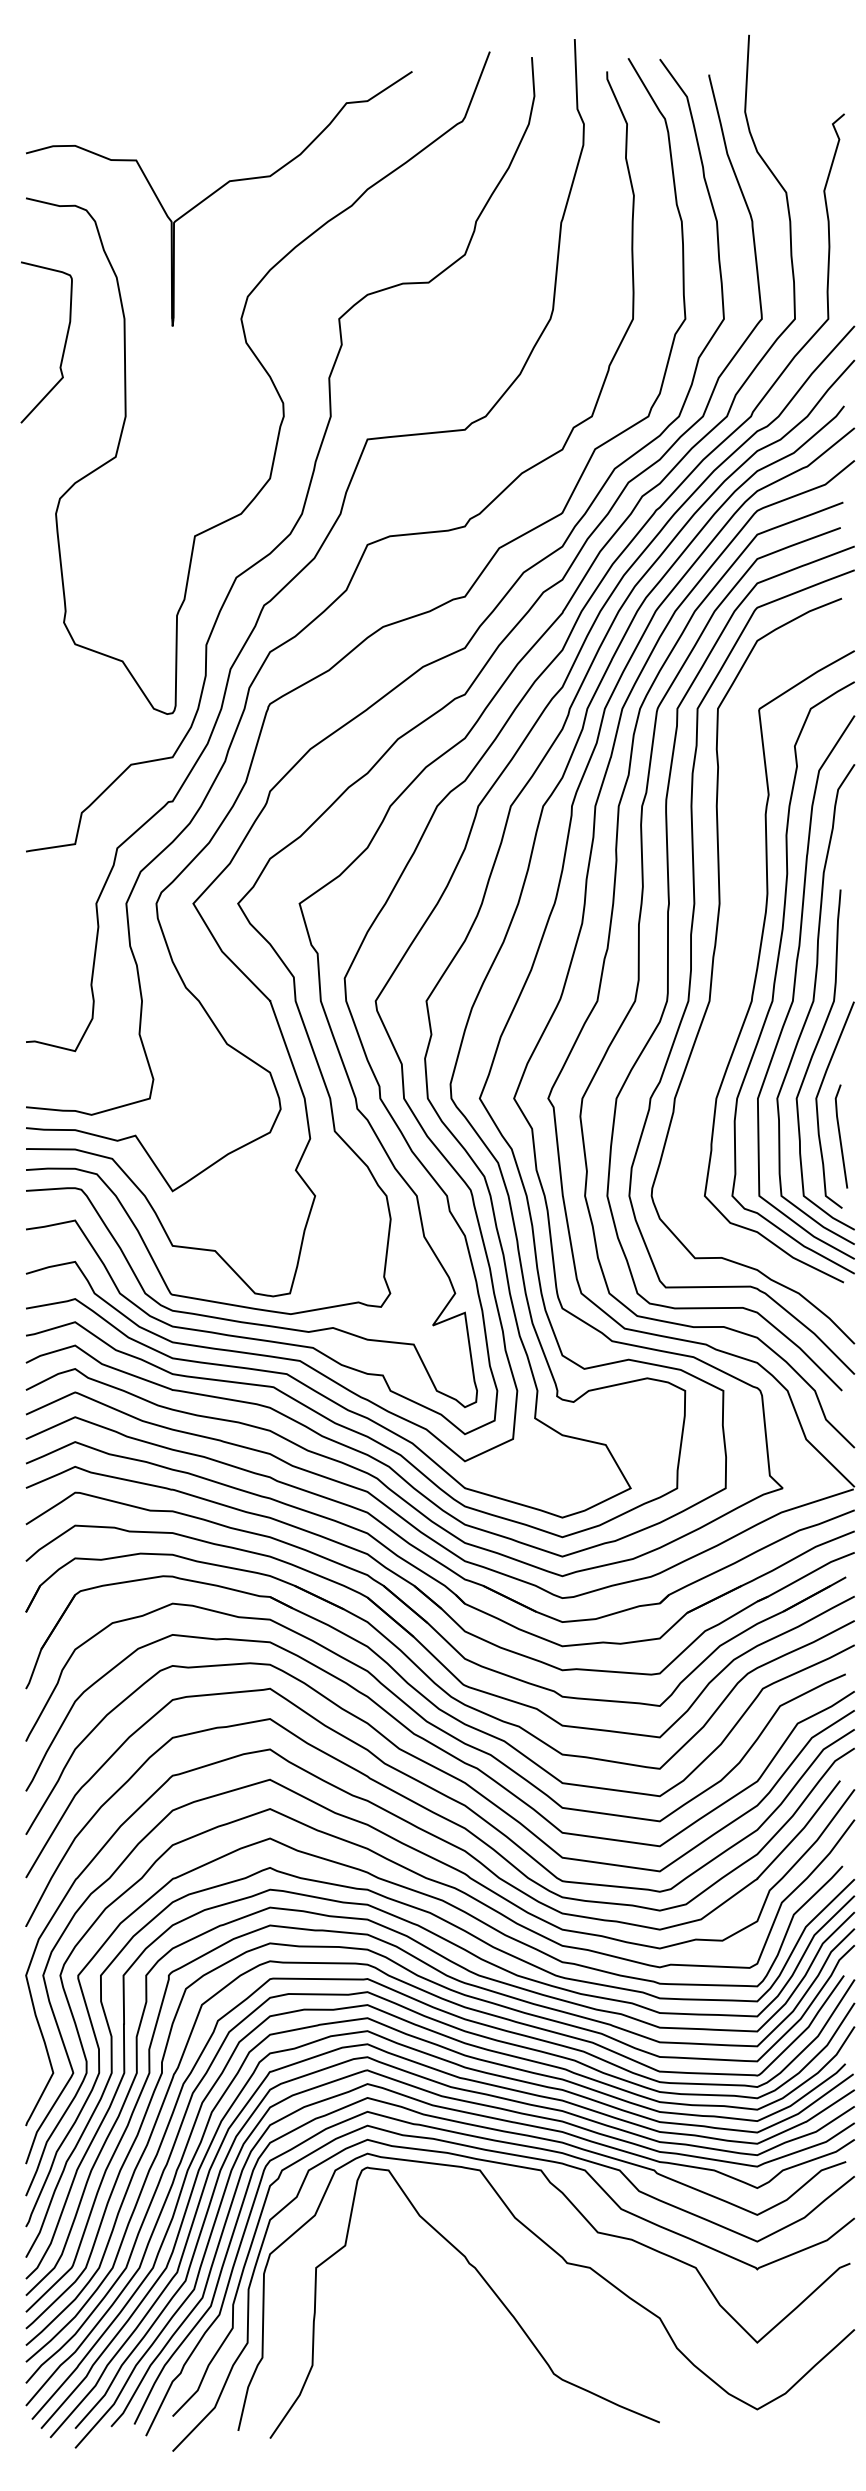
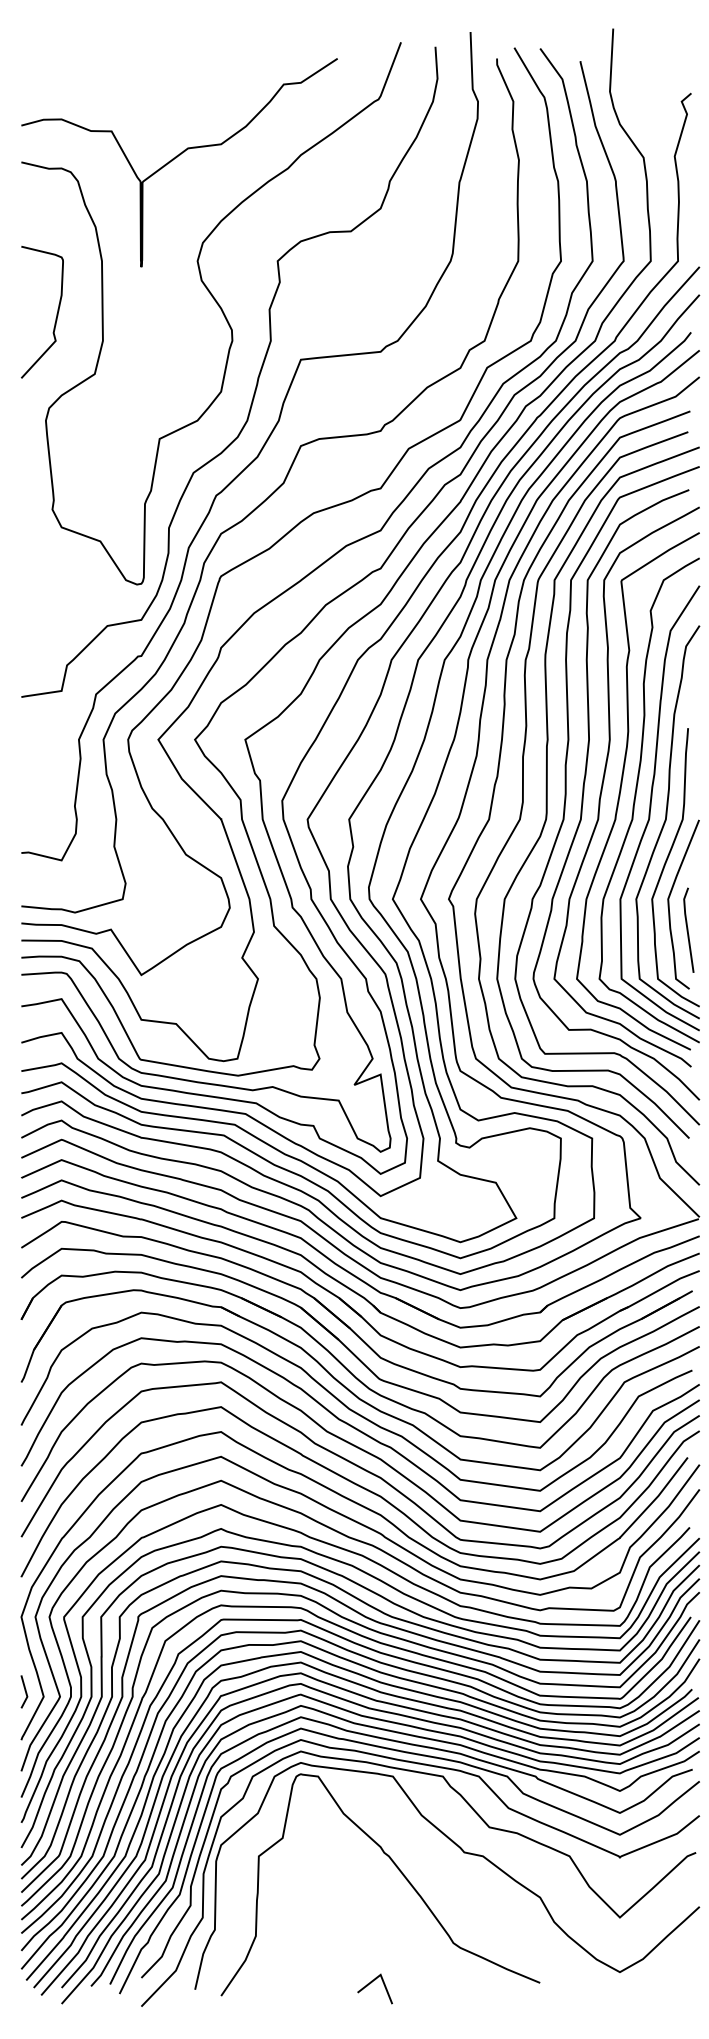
curve: (63, 347) -> (56, 316), moved
curve: (737, 957) -> (603, 783), added
line: (30, 2066) -> (25, 1691), added
line: (454, 2422) -> (372, 1982), added

